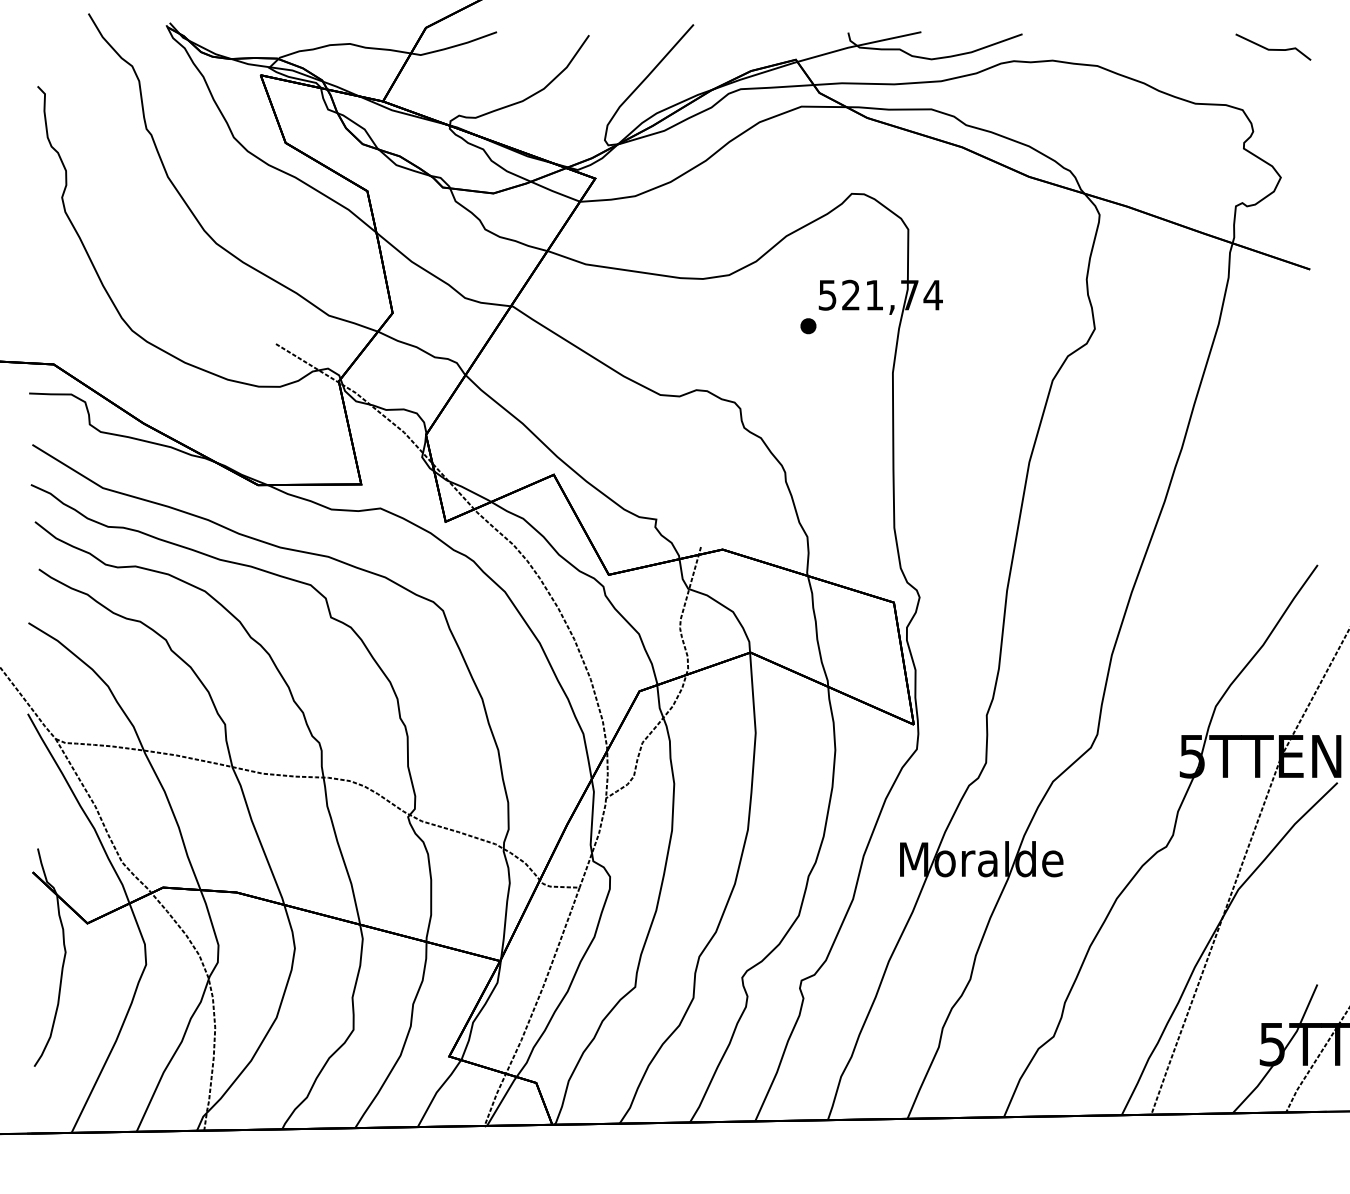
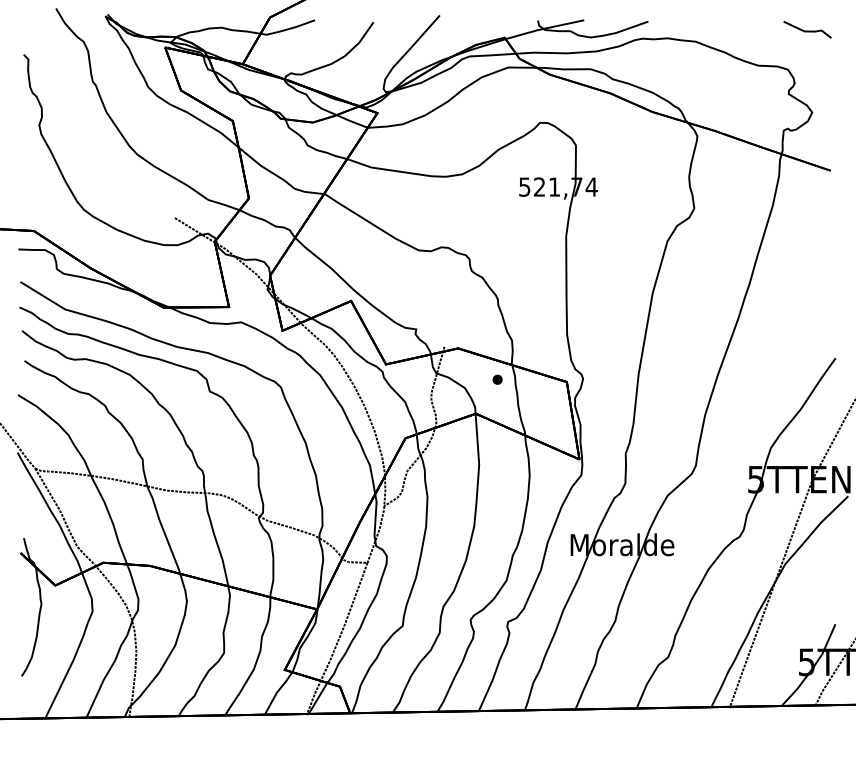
part: (808, 325) -> (497, 379), moved

